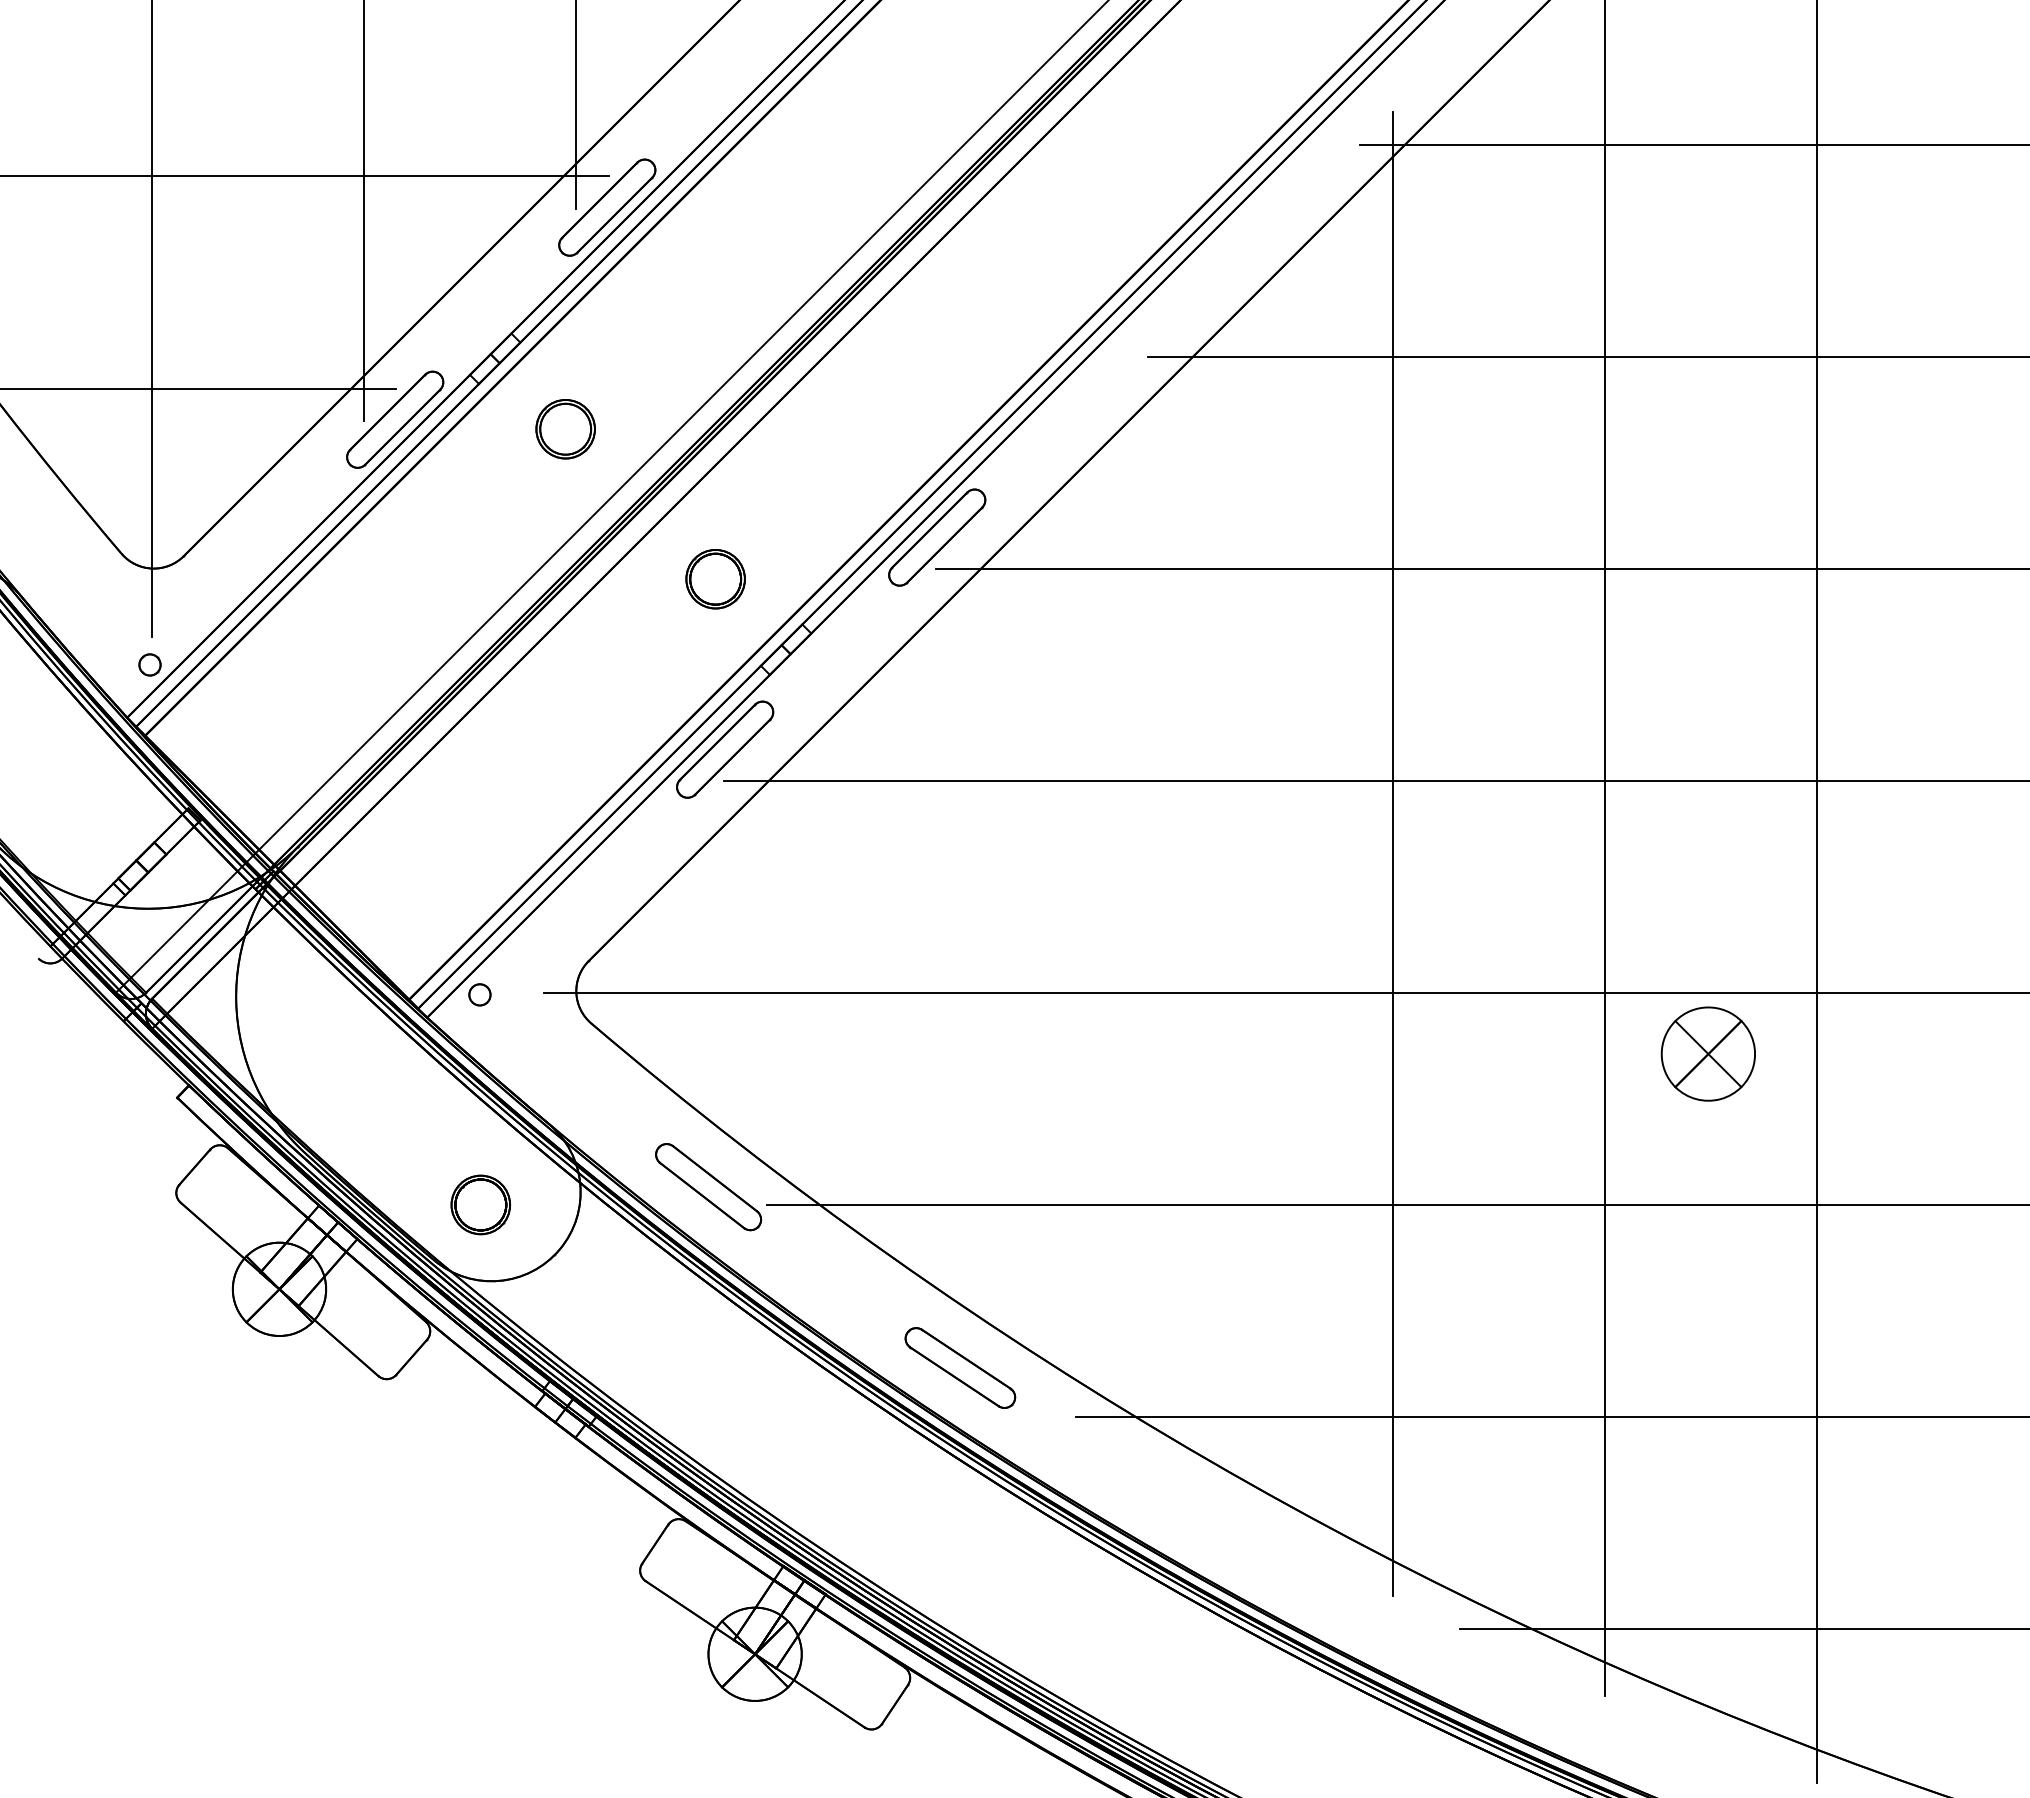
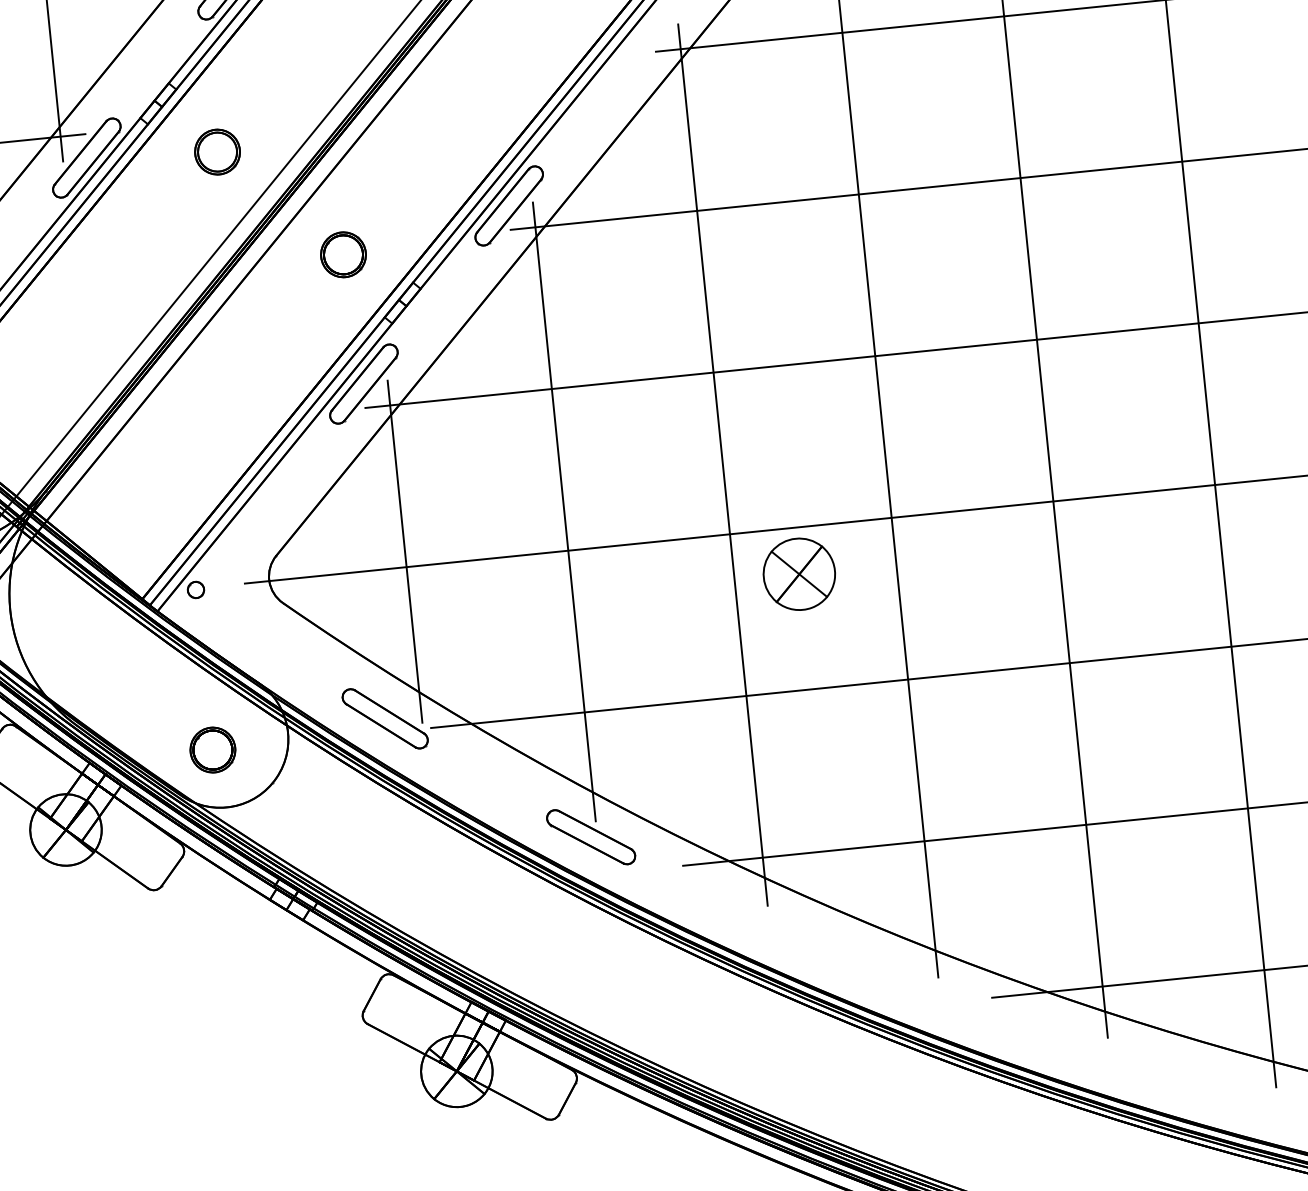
line: (1180, 902) -> (722, 465), added
line: (968, 941) -> (564, 511), added
line: (756, 972) -> (405, 551), added
part: (1707, 1053) -> (798, 573), moved

